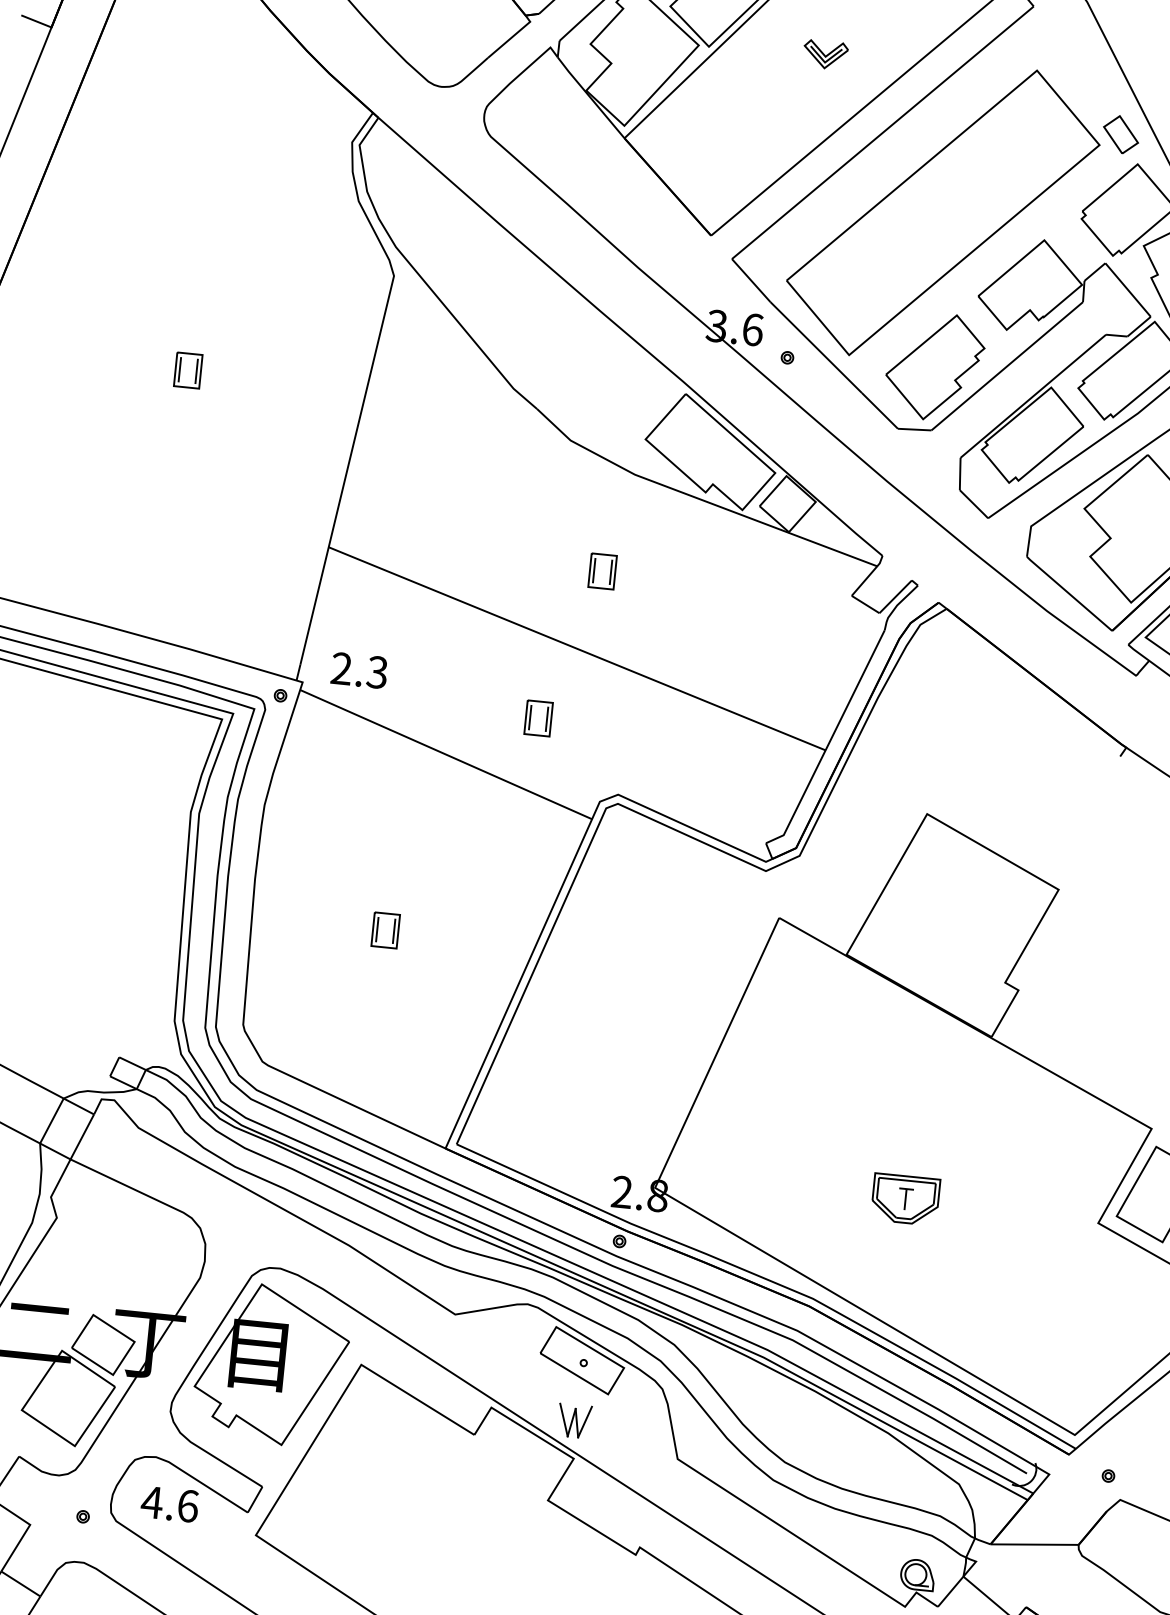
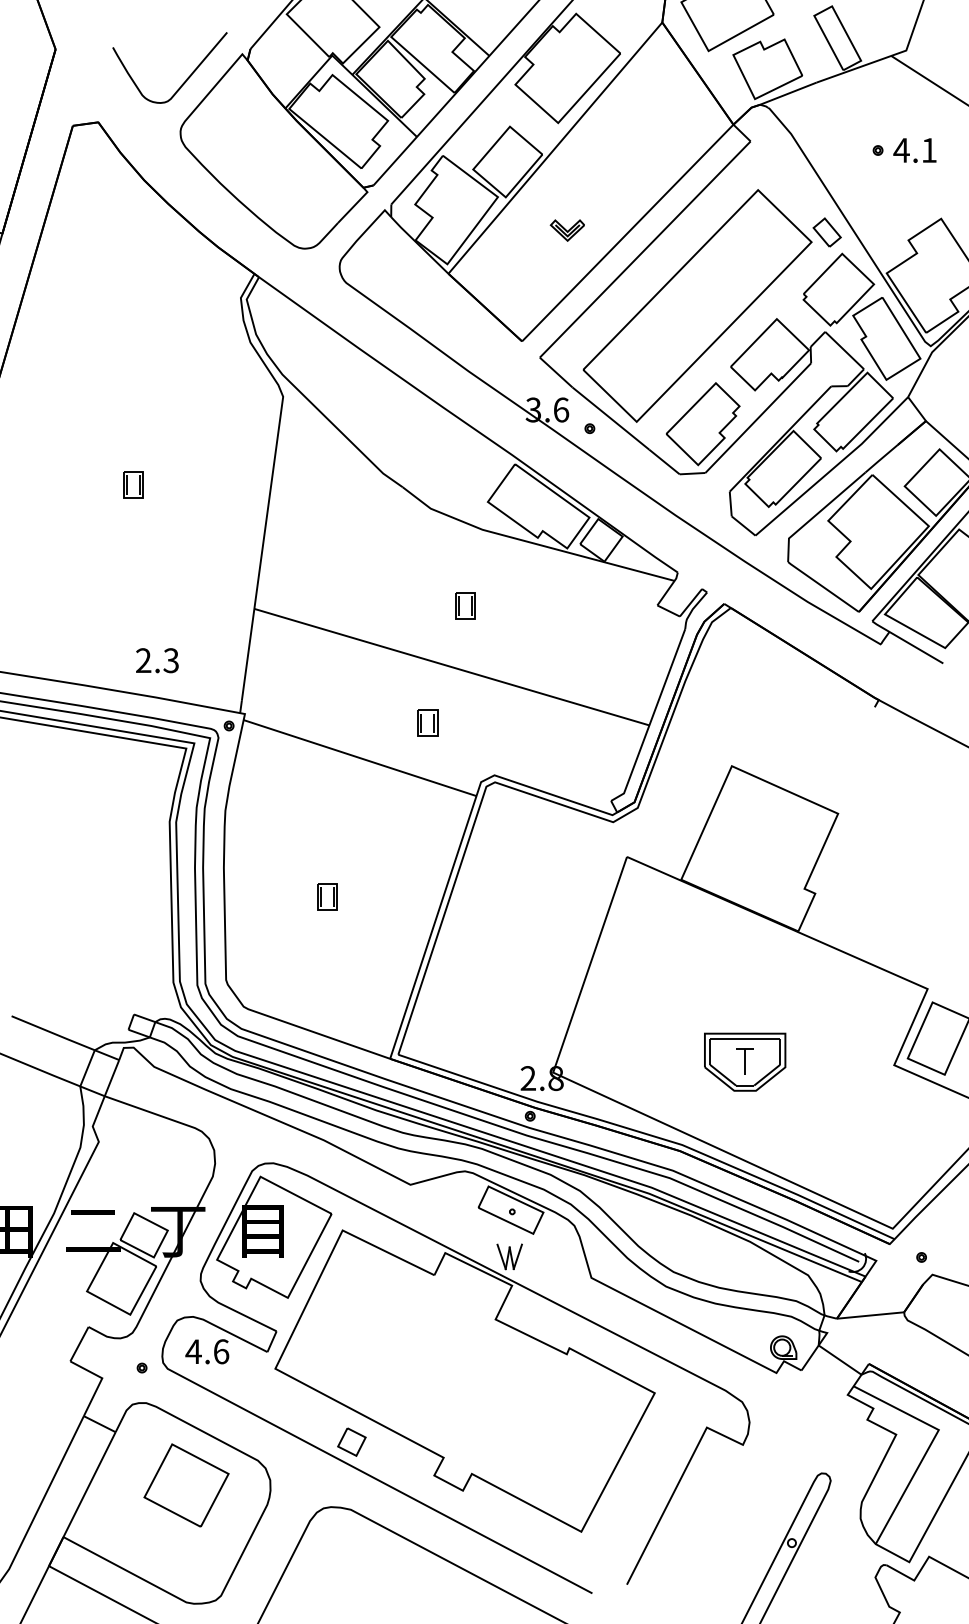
part: (824, 54) -> (566, 230), moved
text: (359, 670) -> (157, 660), moved
part: (905, 1198) -> (745, 1061), size x1.6

